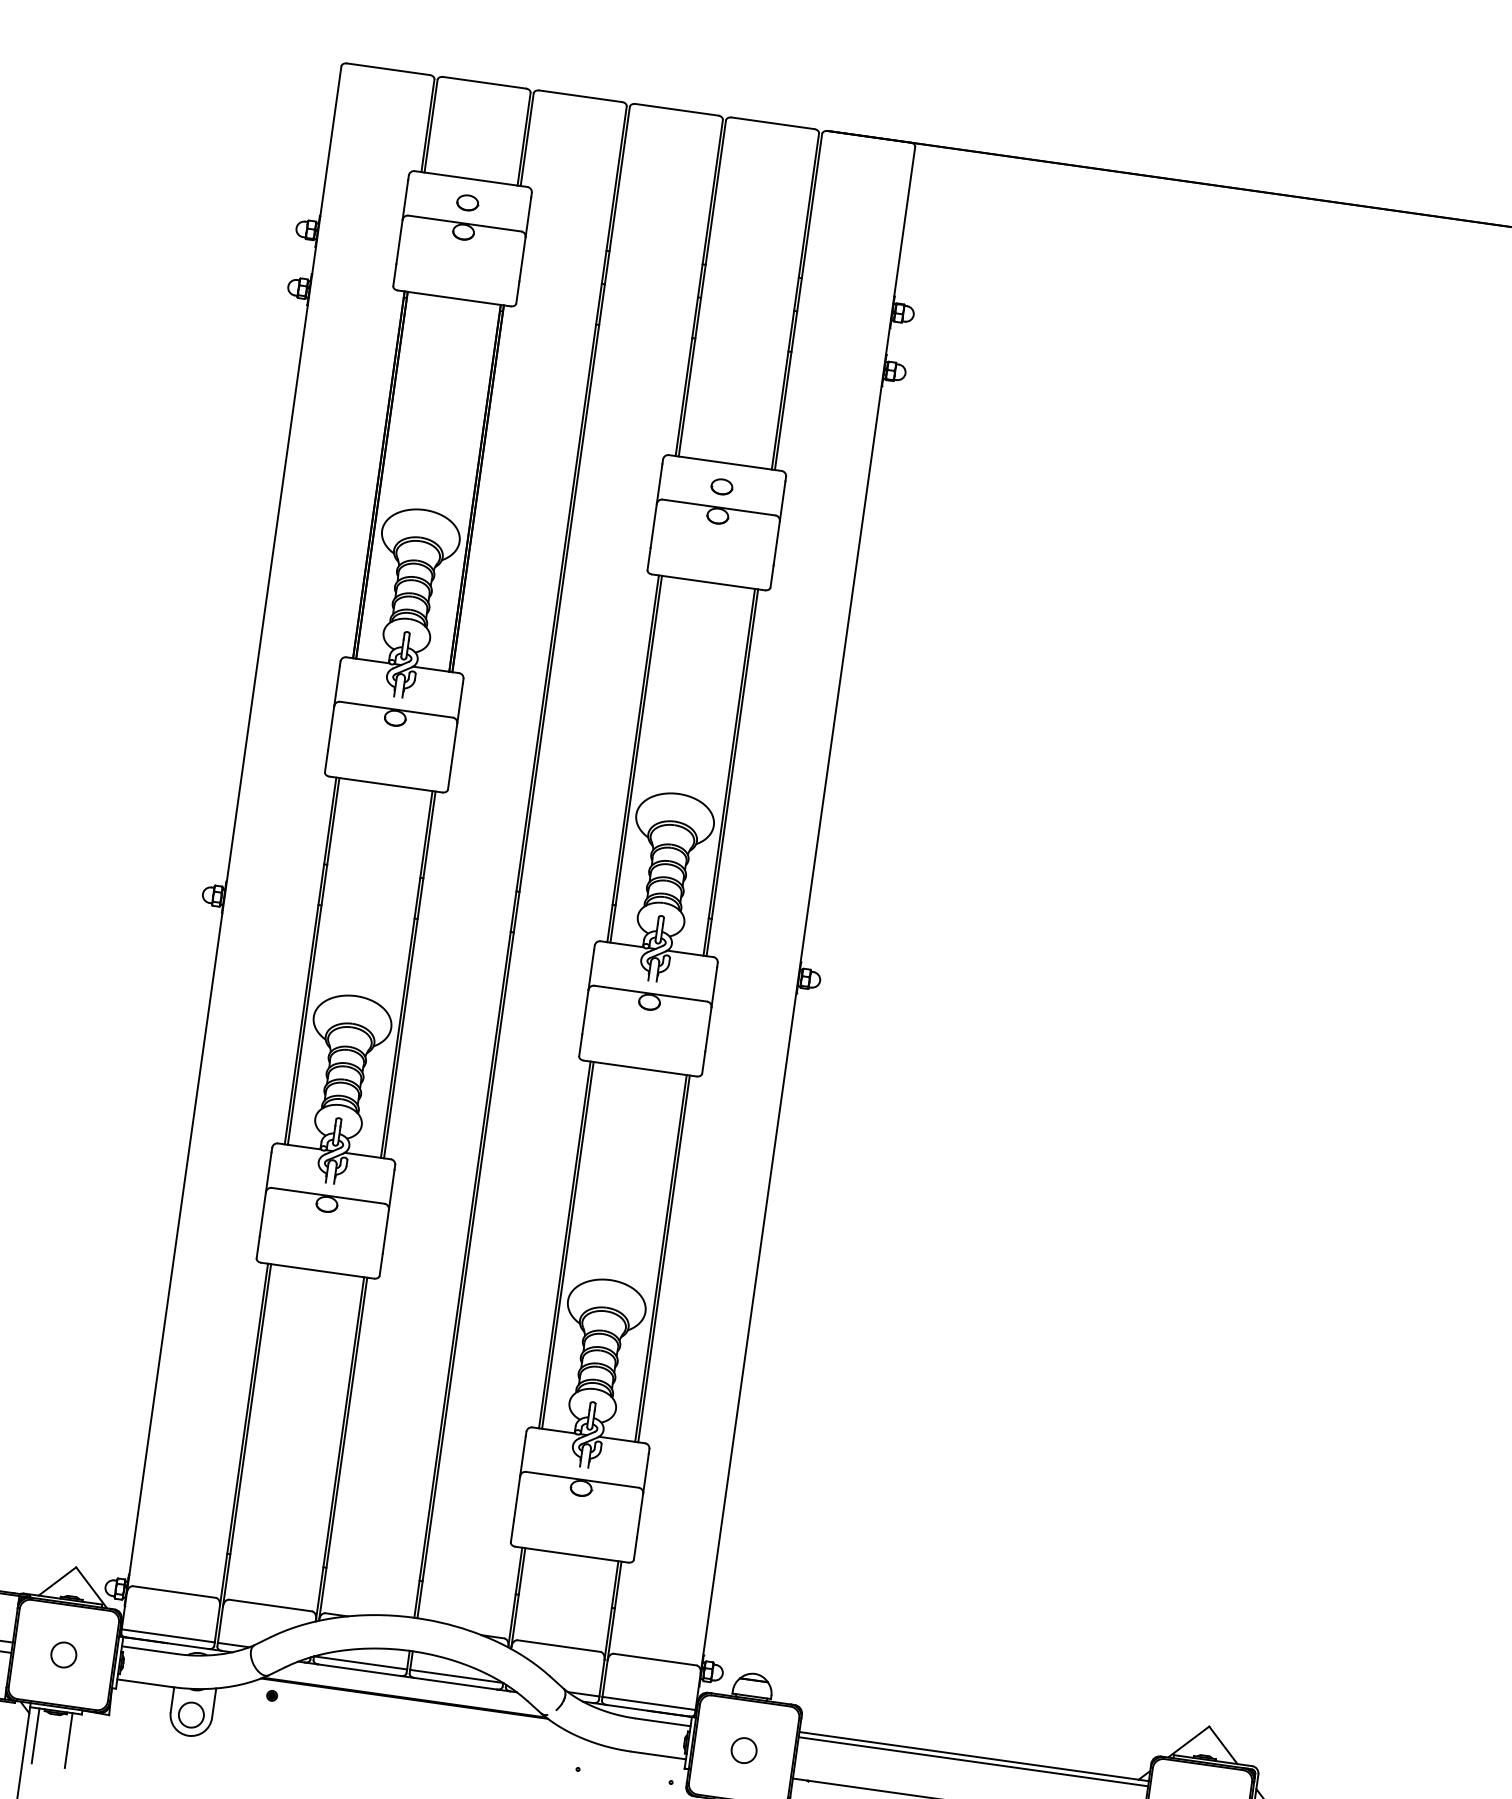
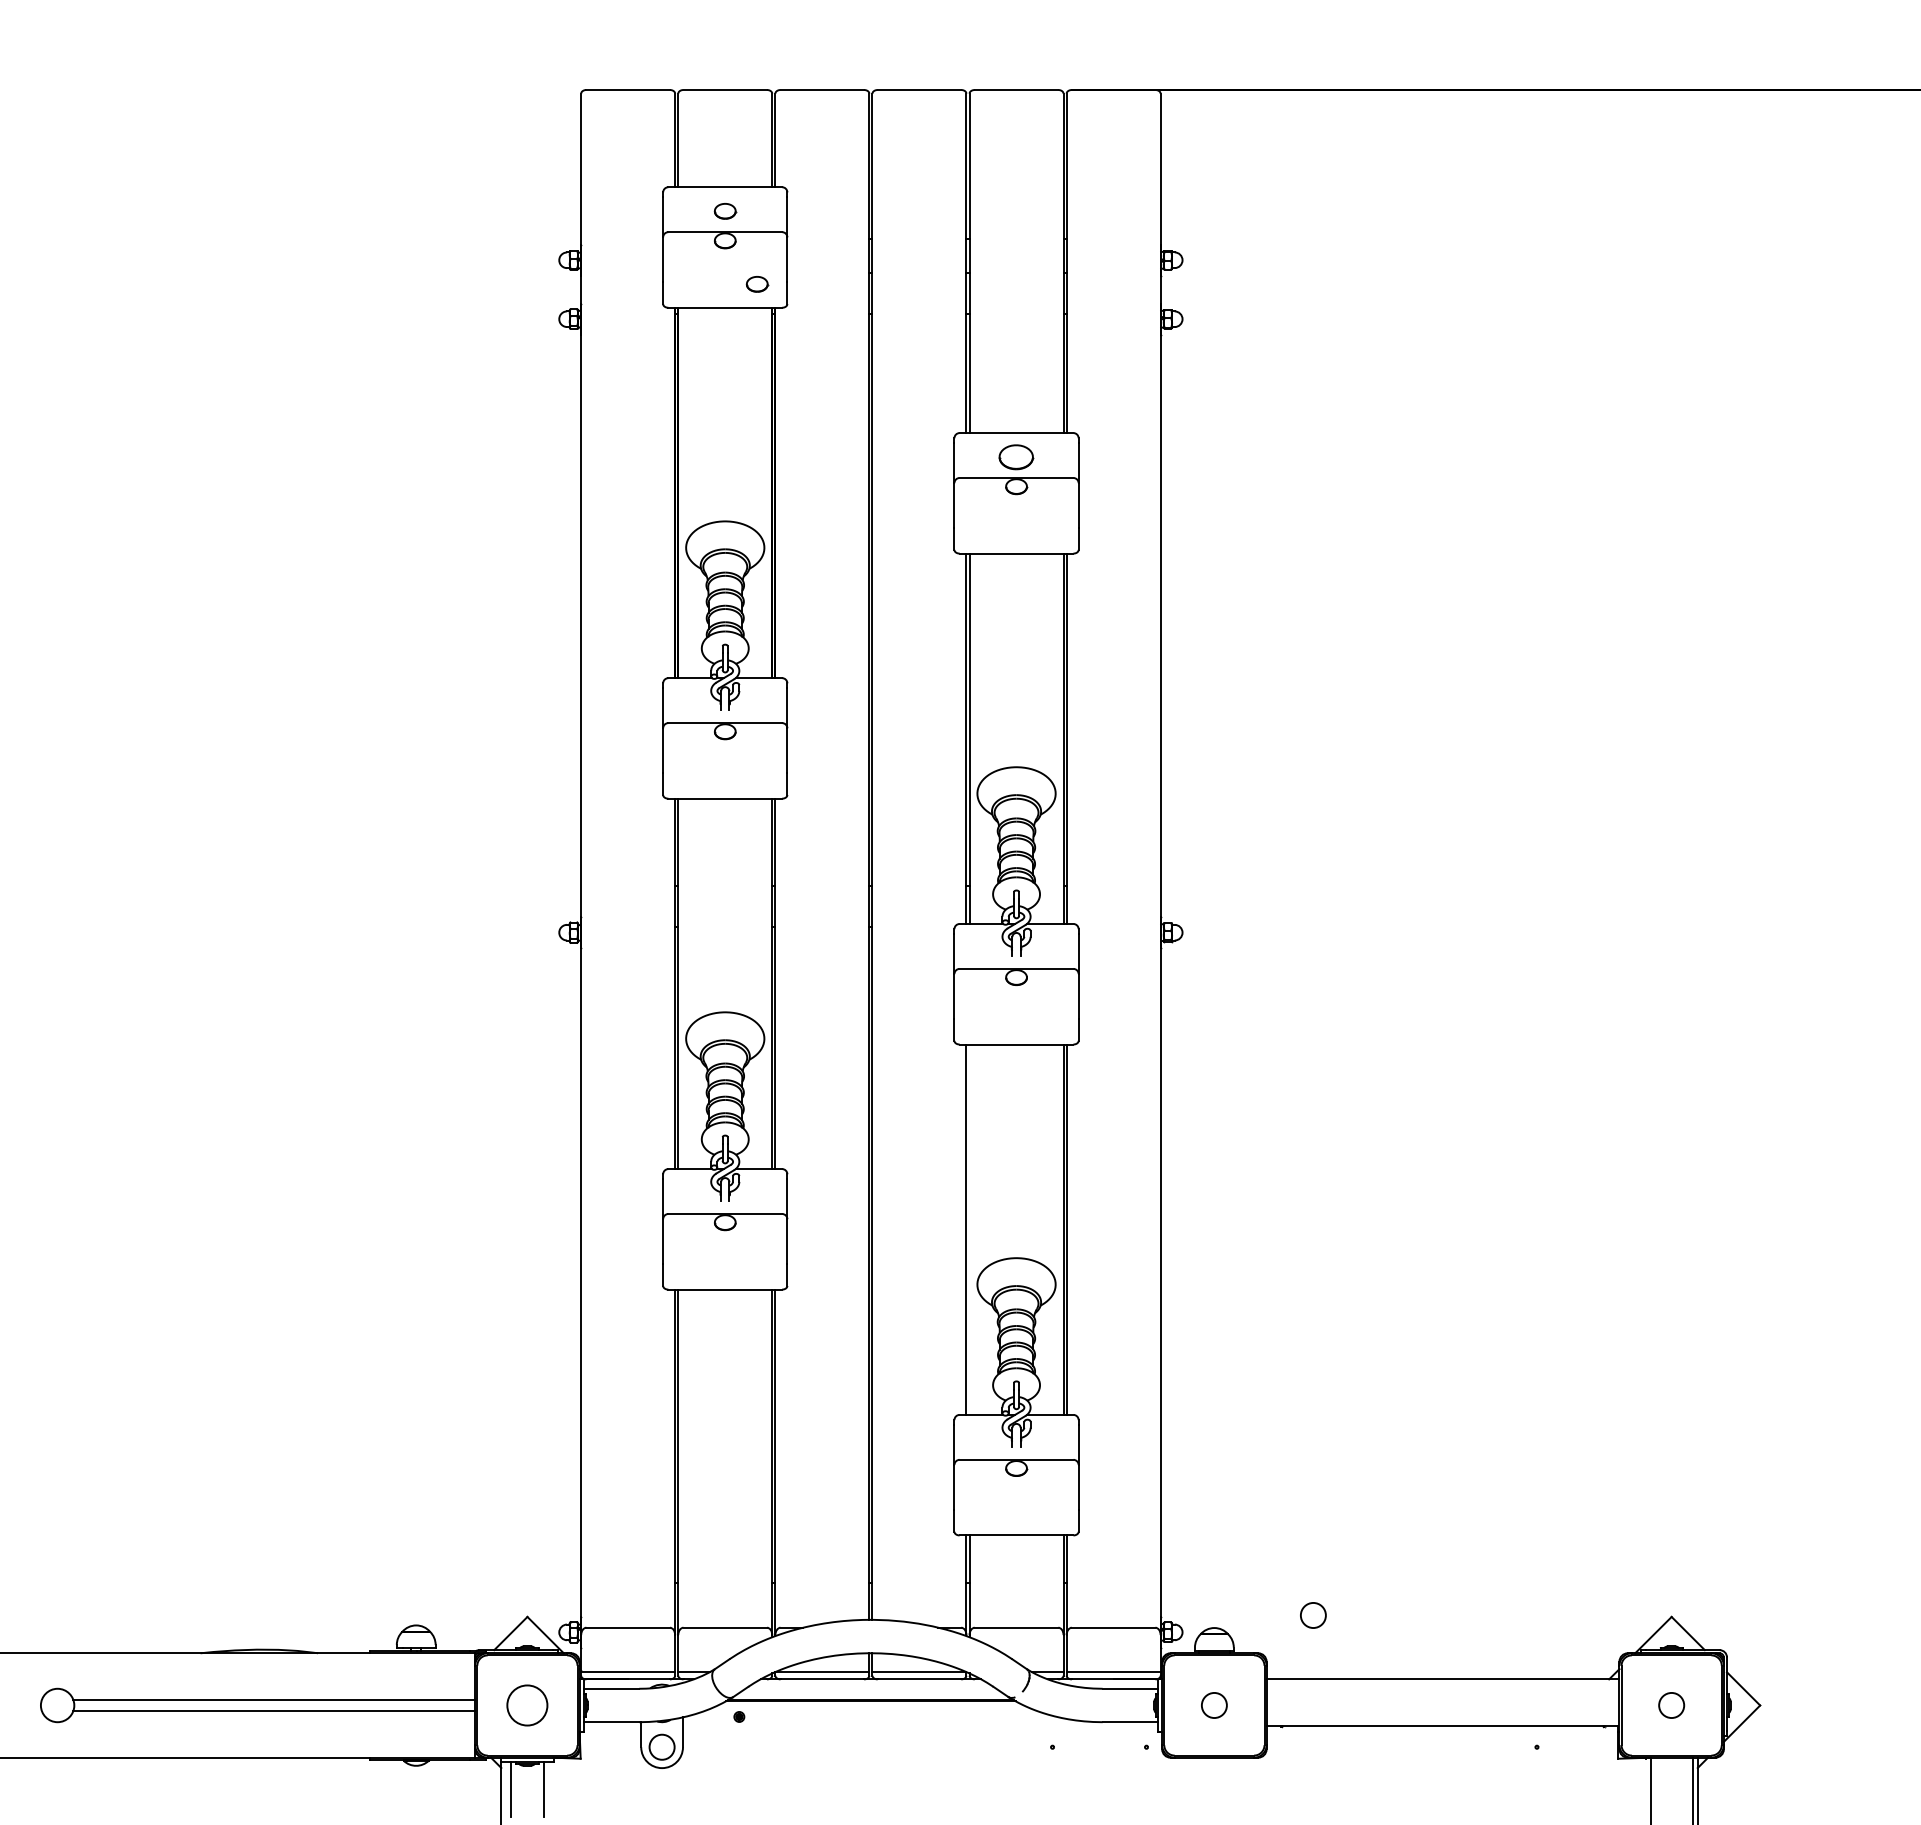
part: (489, 279) -> (757, 284), added
part: (721, 486) -> (1016, 456), size x1.6
line: (567, 1245) -> (969, 1229), removed
circle: (63, 1655) -> (527, 1705), size x1.6
circle: (854, 1675) -> (1313, 1615), added
line: (972, 1761) -> (1442, 1684), removed

